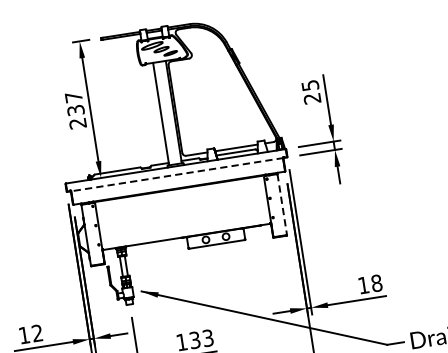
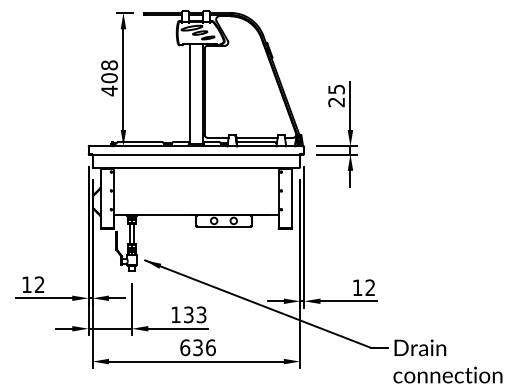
text: (75, 110) -> (109, 78), 237 -> 408
line: (176, 174) -> (195, 154), dashed -> solid
line: (282, 204) -> (292, 198), dashed -> solid
text: (376, 283) -> (370, 287), 18 -> 12

